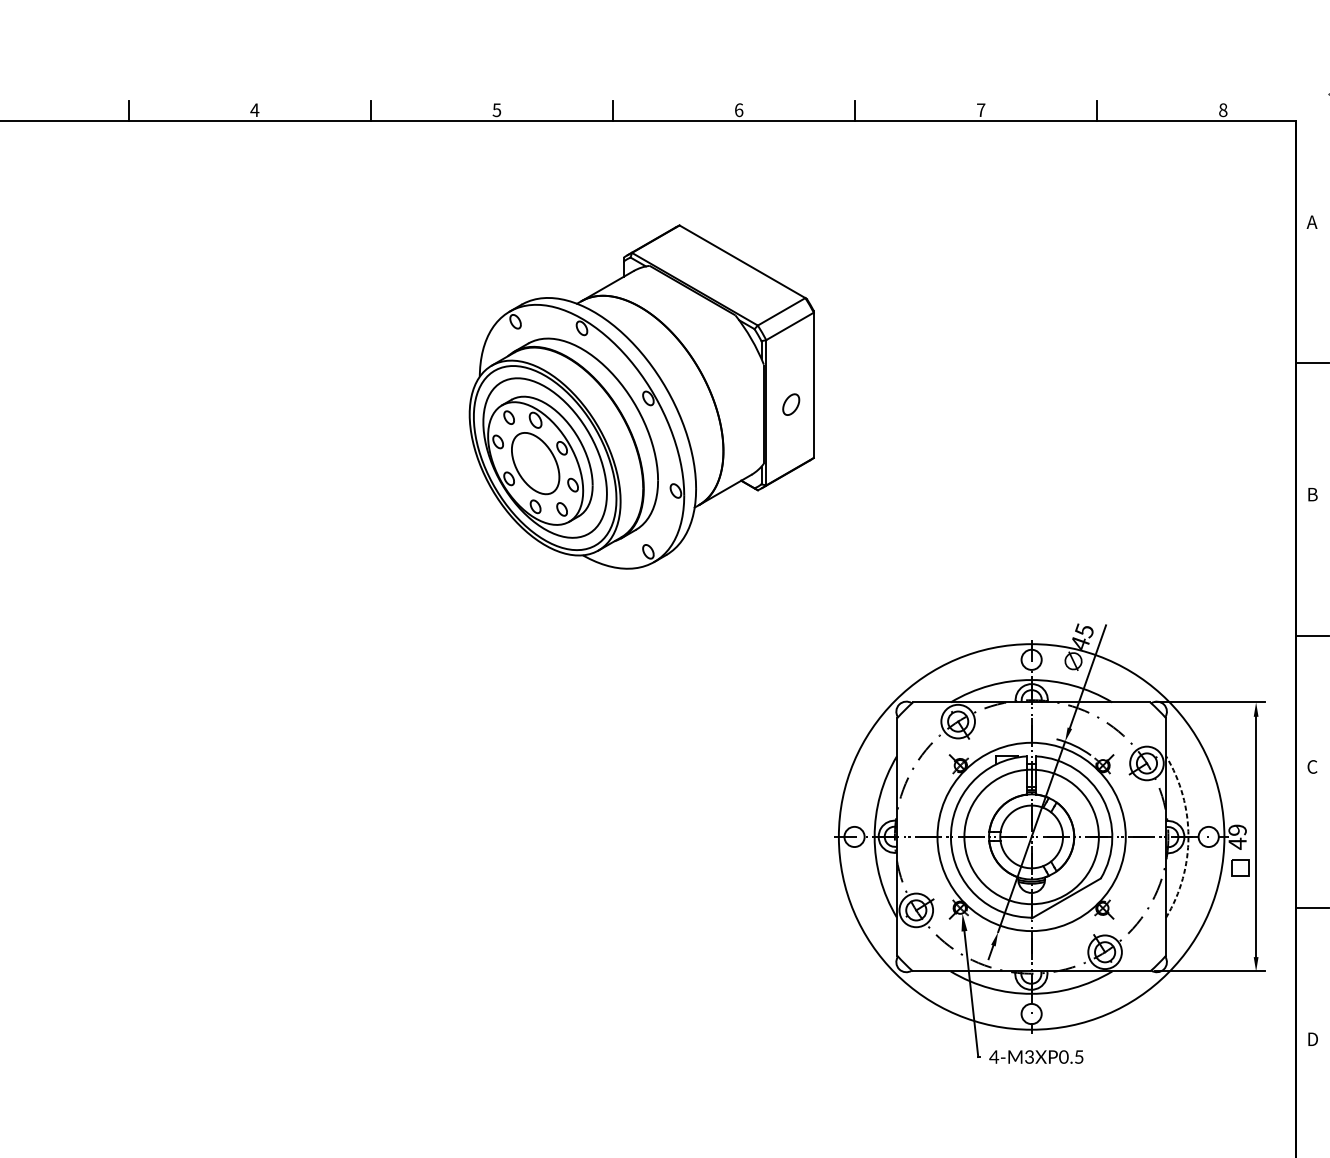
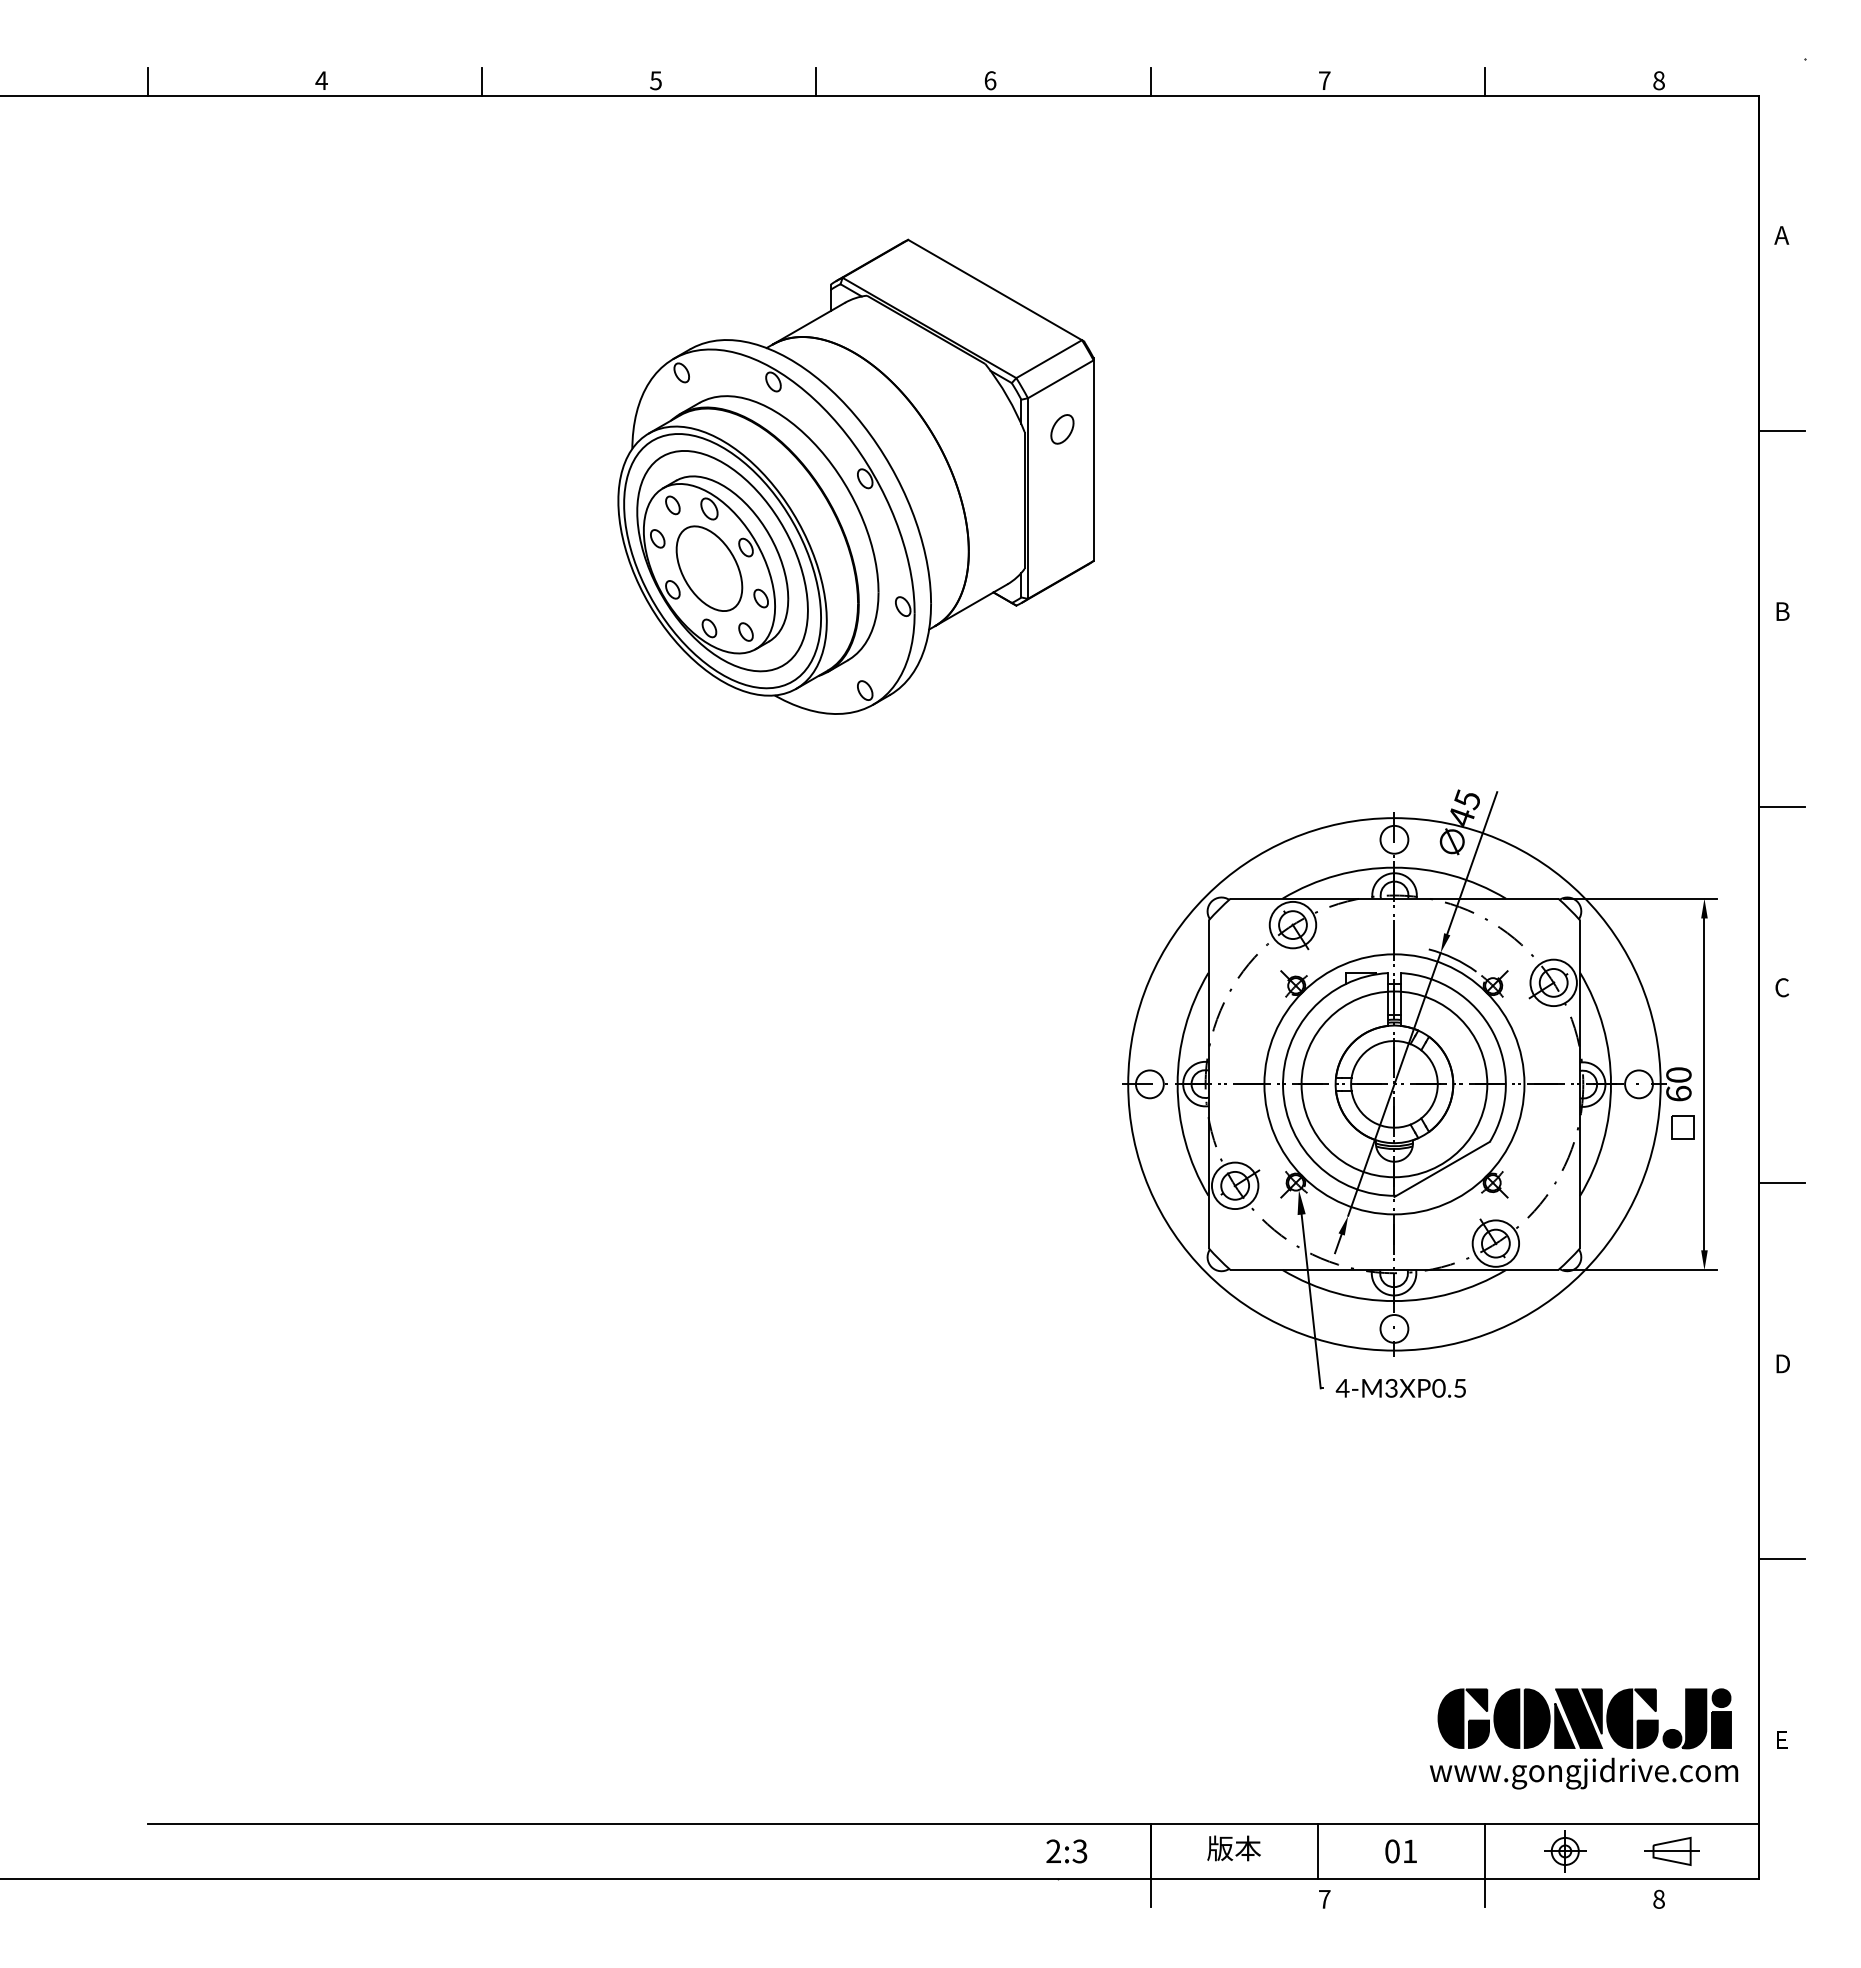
part: (791, 404) -> (1062, 429), moved
arc: (1188, 837) -> (1611, 1084), dashed -> solid
text: (1237, 837) -> (1678, 1084), 49 -> 60

